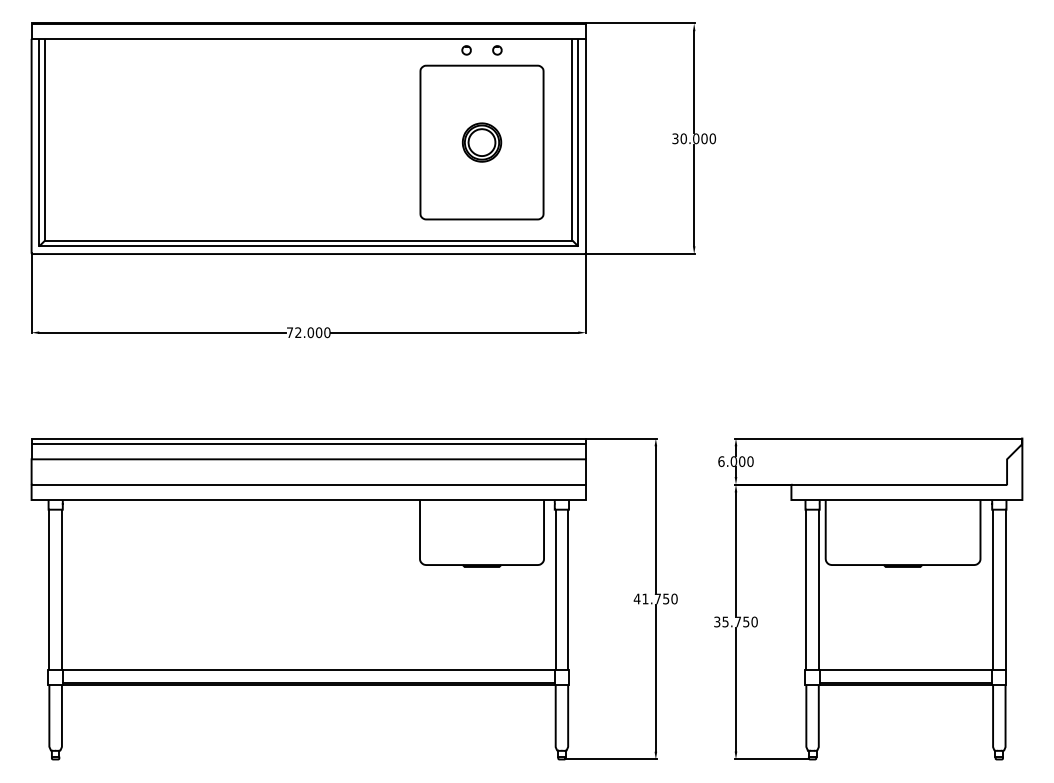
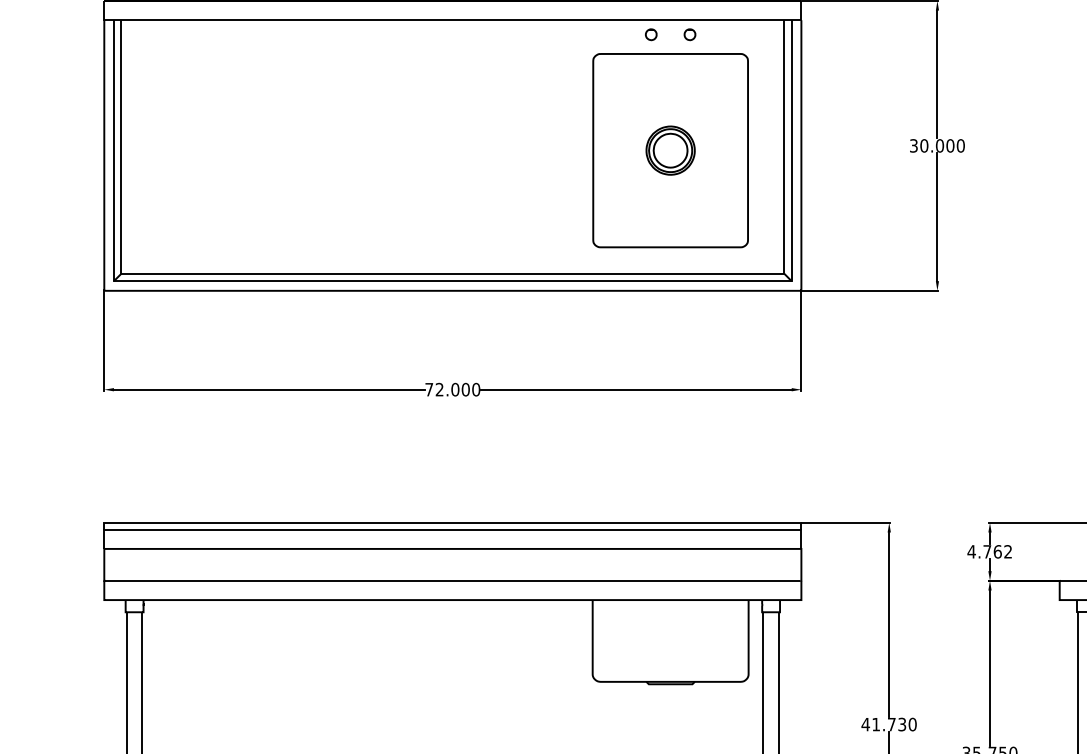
text: (735, 461) -> (989, 551), 6.000 -> 4.762
text: (666, 598) -> (902, 723), 41.750 -> 41.730

